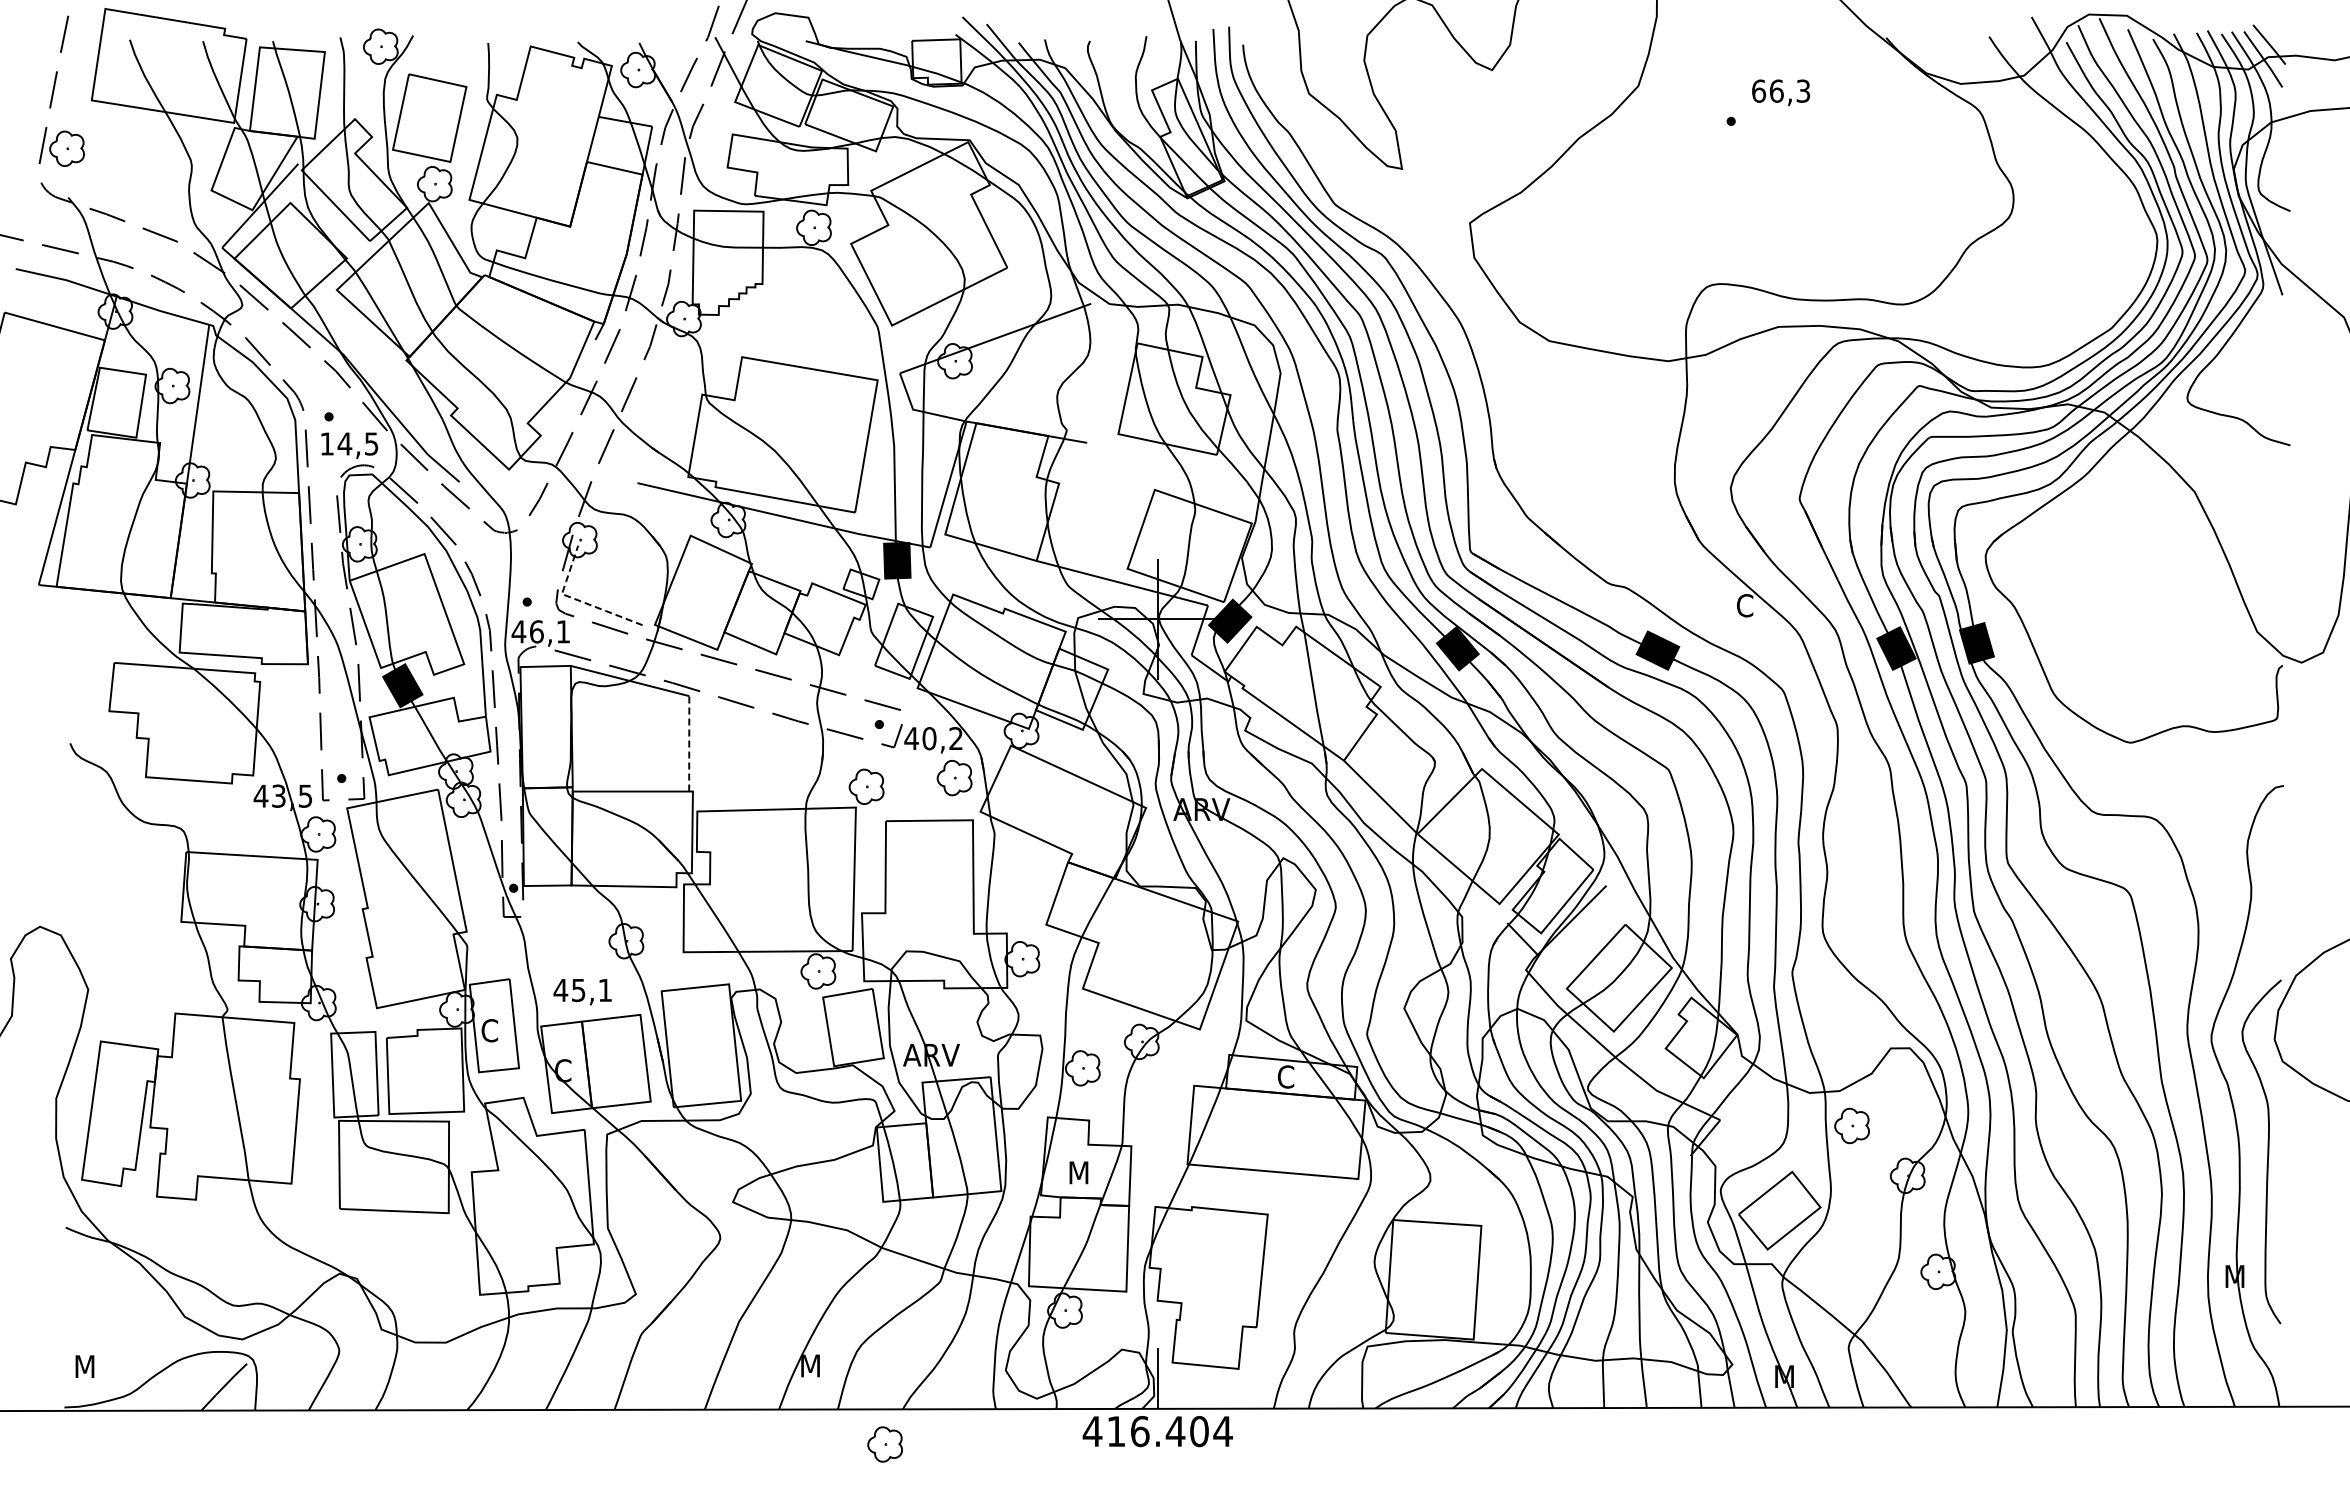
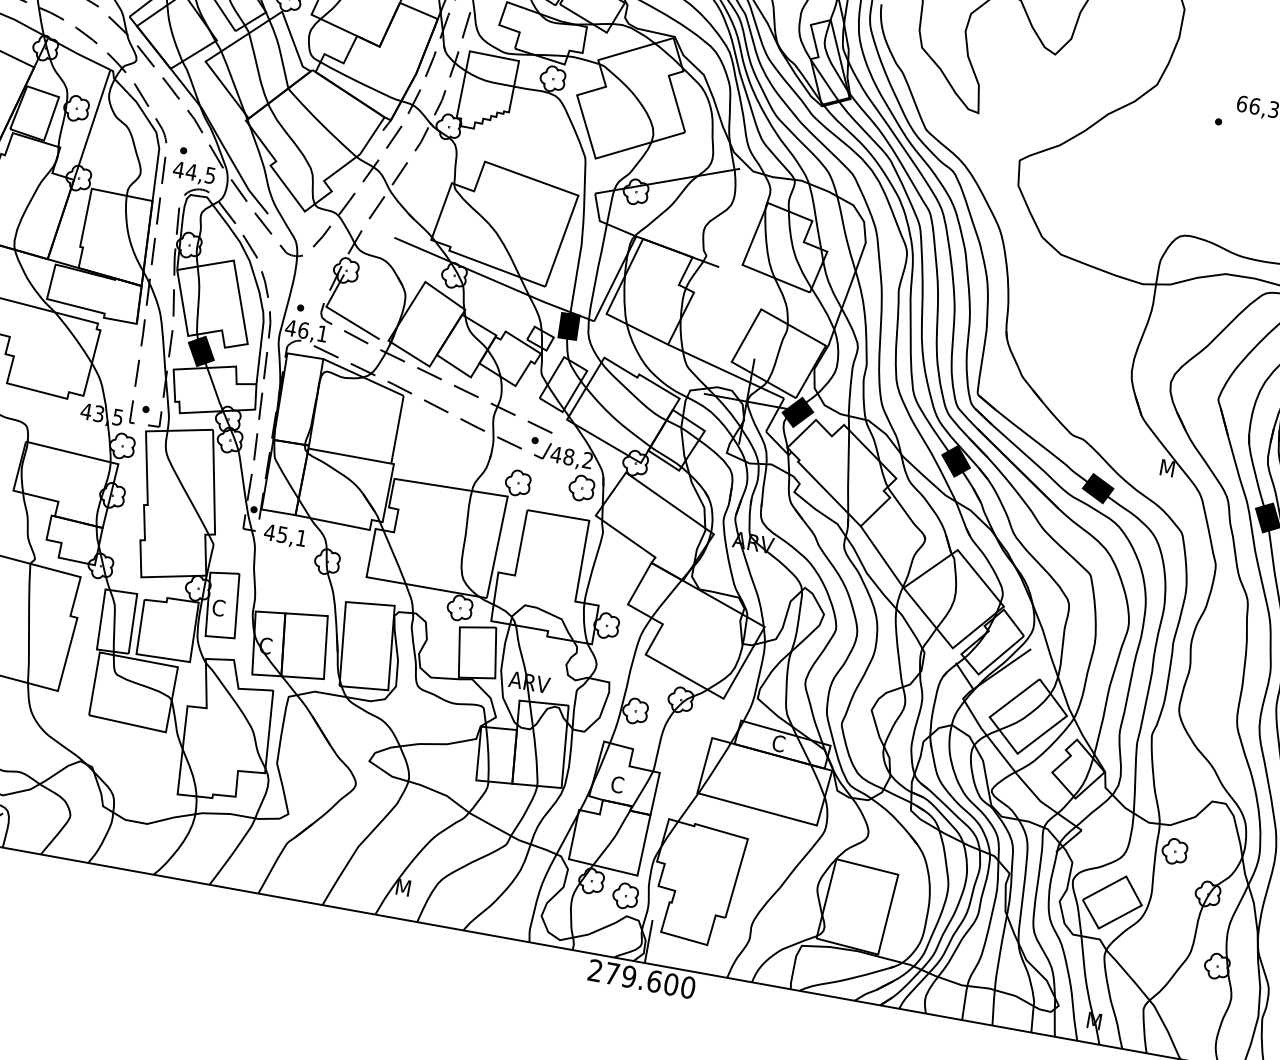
text: (326, 443) -> (178, 169), 14,5 -> 44,5
line: (577, 600) -> (336, 313), dashed -> solid
text: (1746, 605) -> (1166, 467), C -> M
text: (929, 738) -> (568, 456), 40,2 -> 48,2
line: (689, 743) -> (397, 429), dashed -> solid
text: (582, 992) -> (284, 536), moved
text: (1078, 1172) -> (618, 784), M -> C
text: (1157, 1431) -> (641, 979), 416.404 -> 279.600
part: (885, 1444) -> (625, 896), moved

